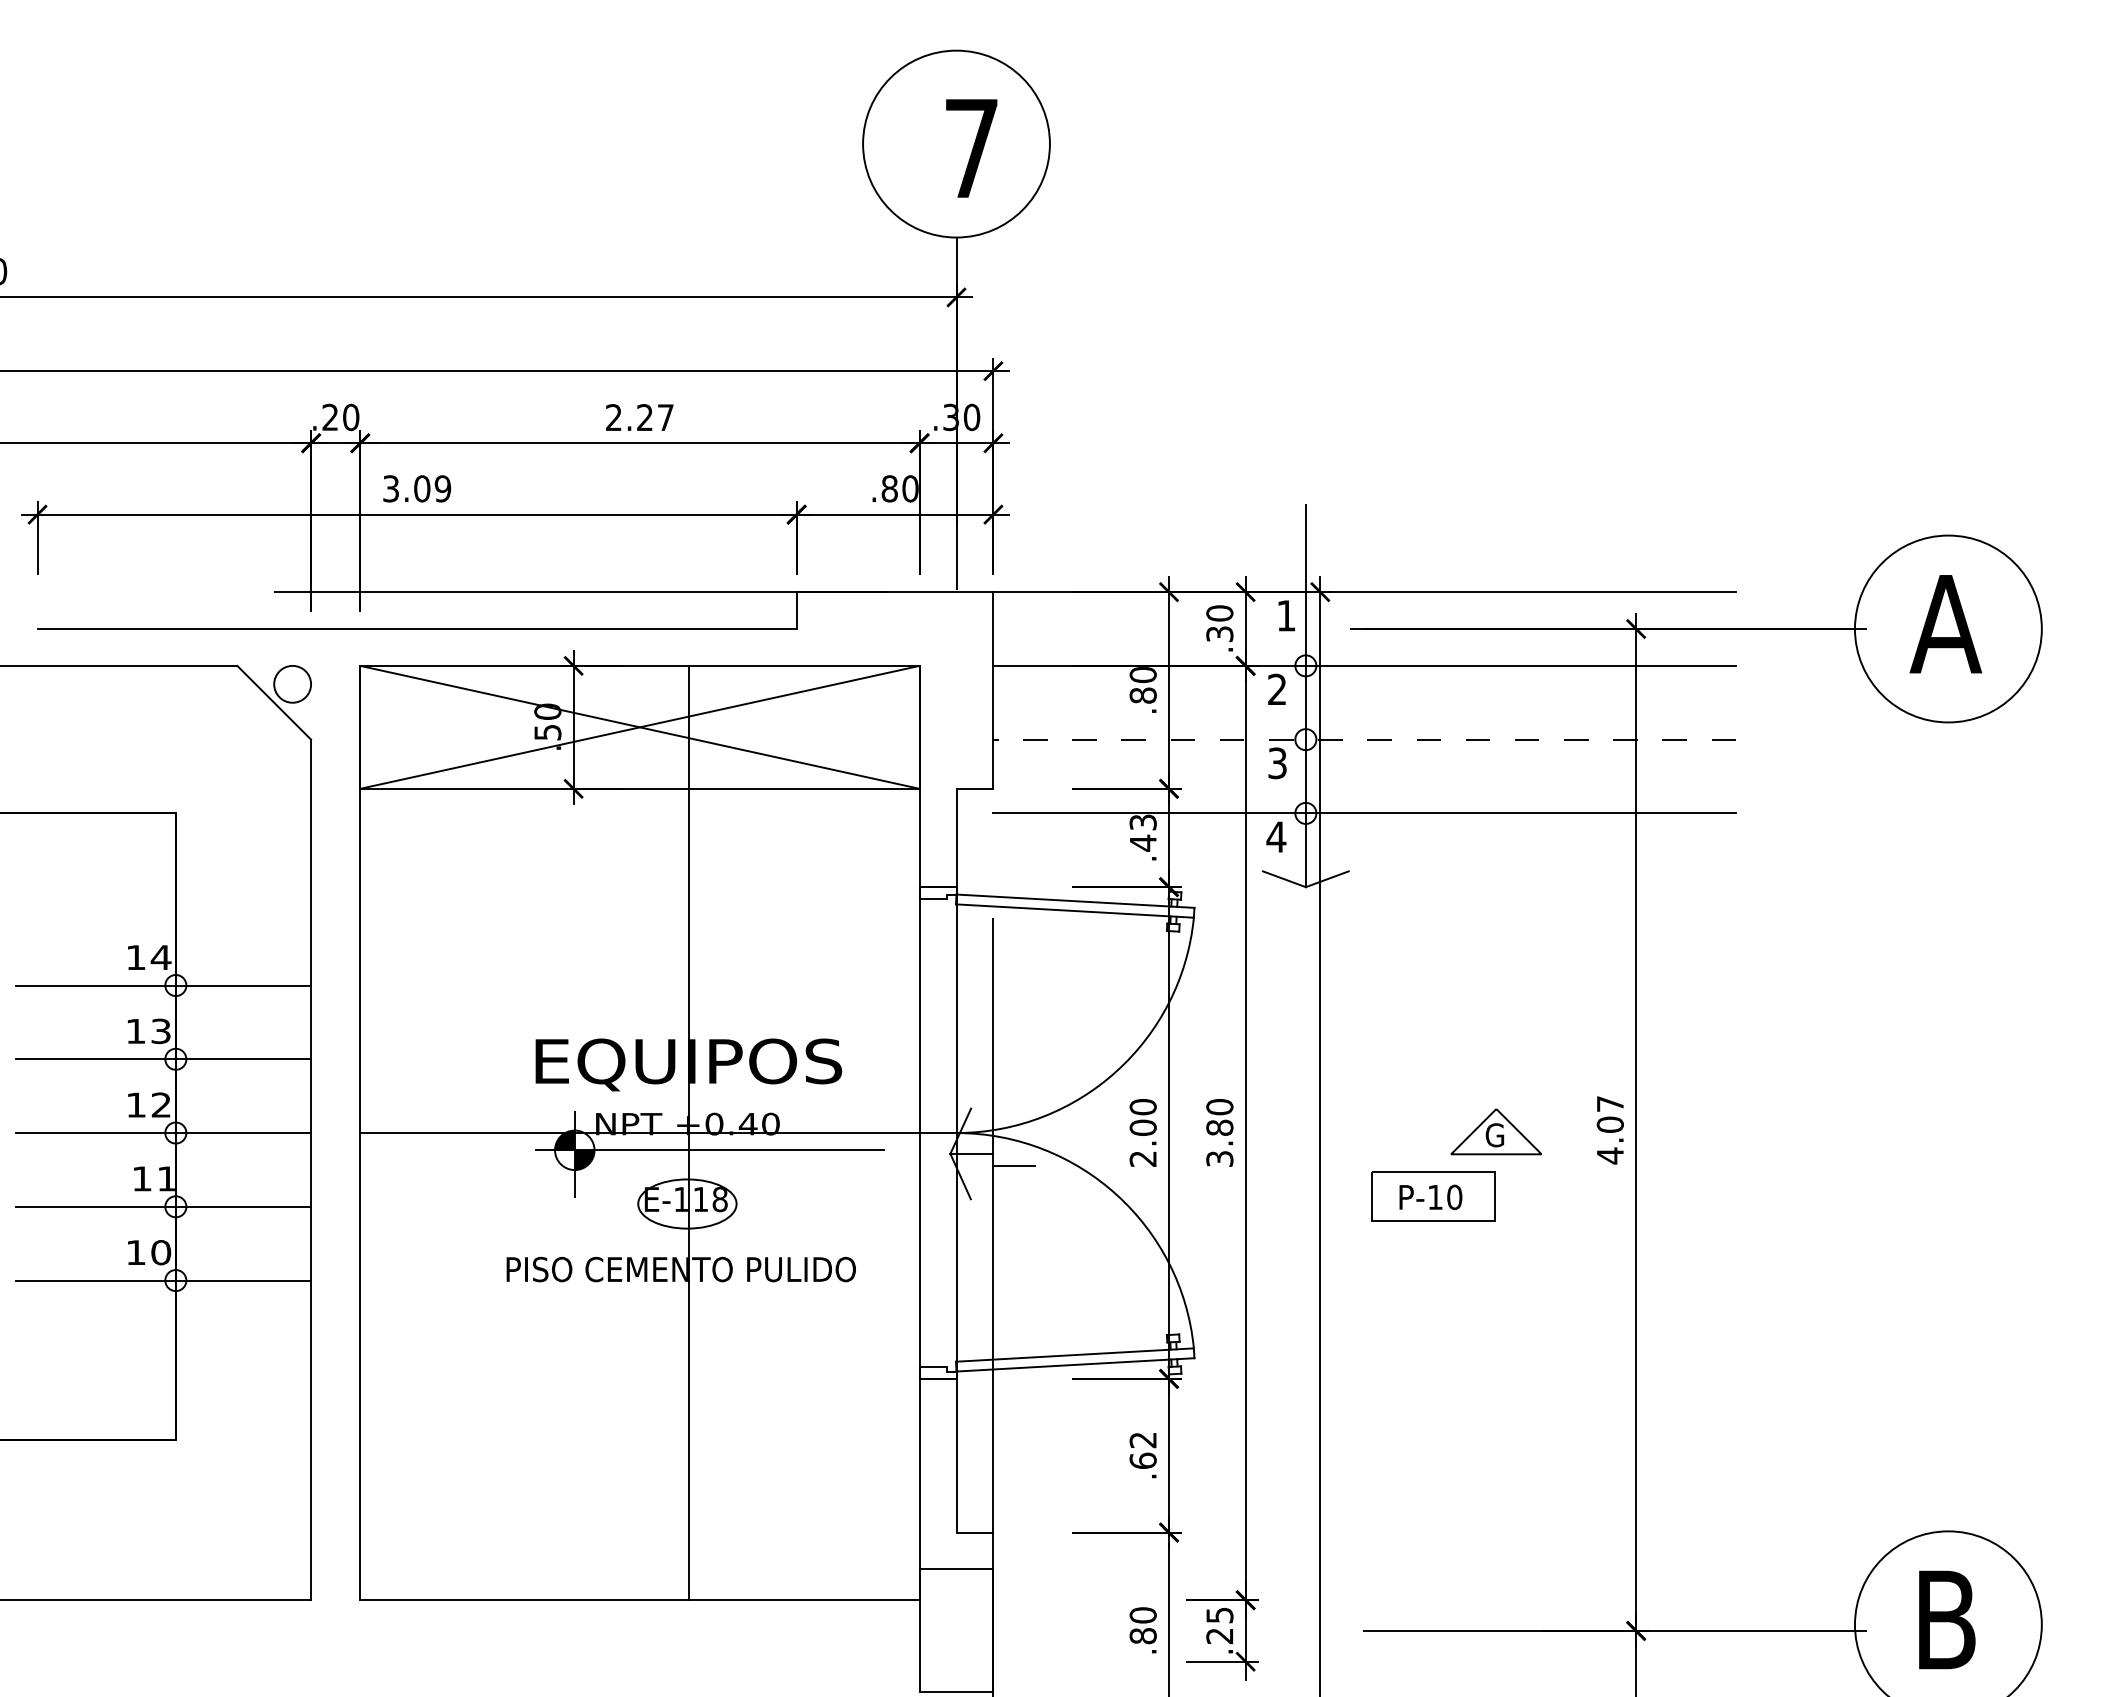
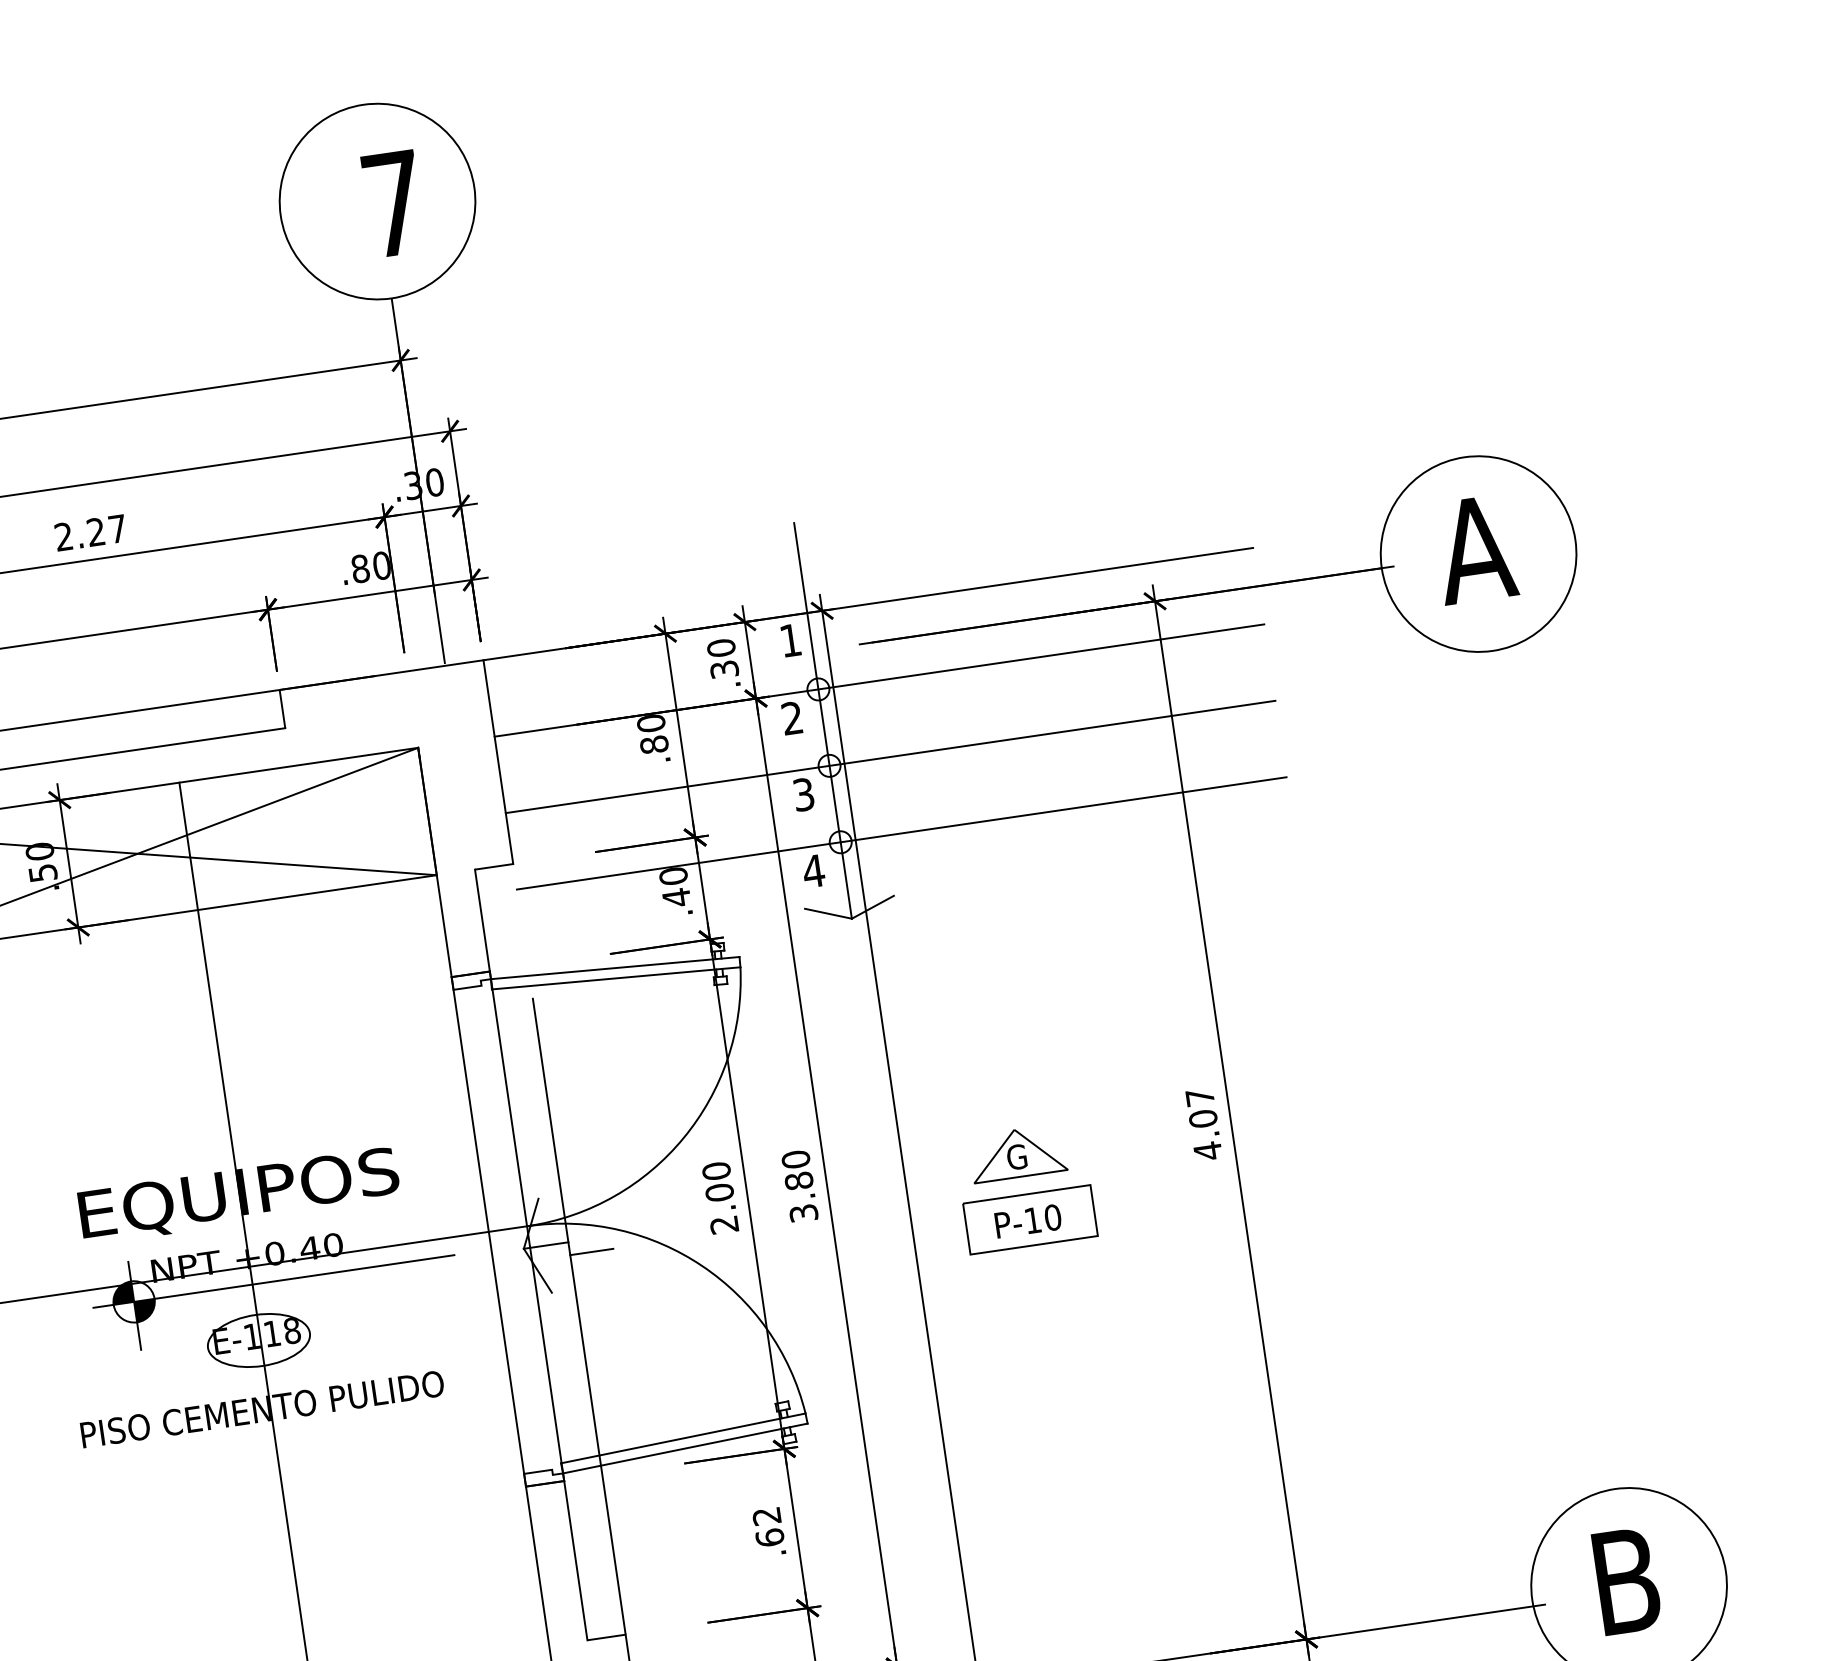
line: (1364, 739) -> (890, 756), dashed -> solid
text: (1142, 822) -> (672, 876), .43 -> .40
part: (1496, 1131) -> (1017, 1153), moved

